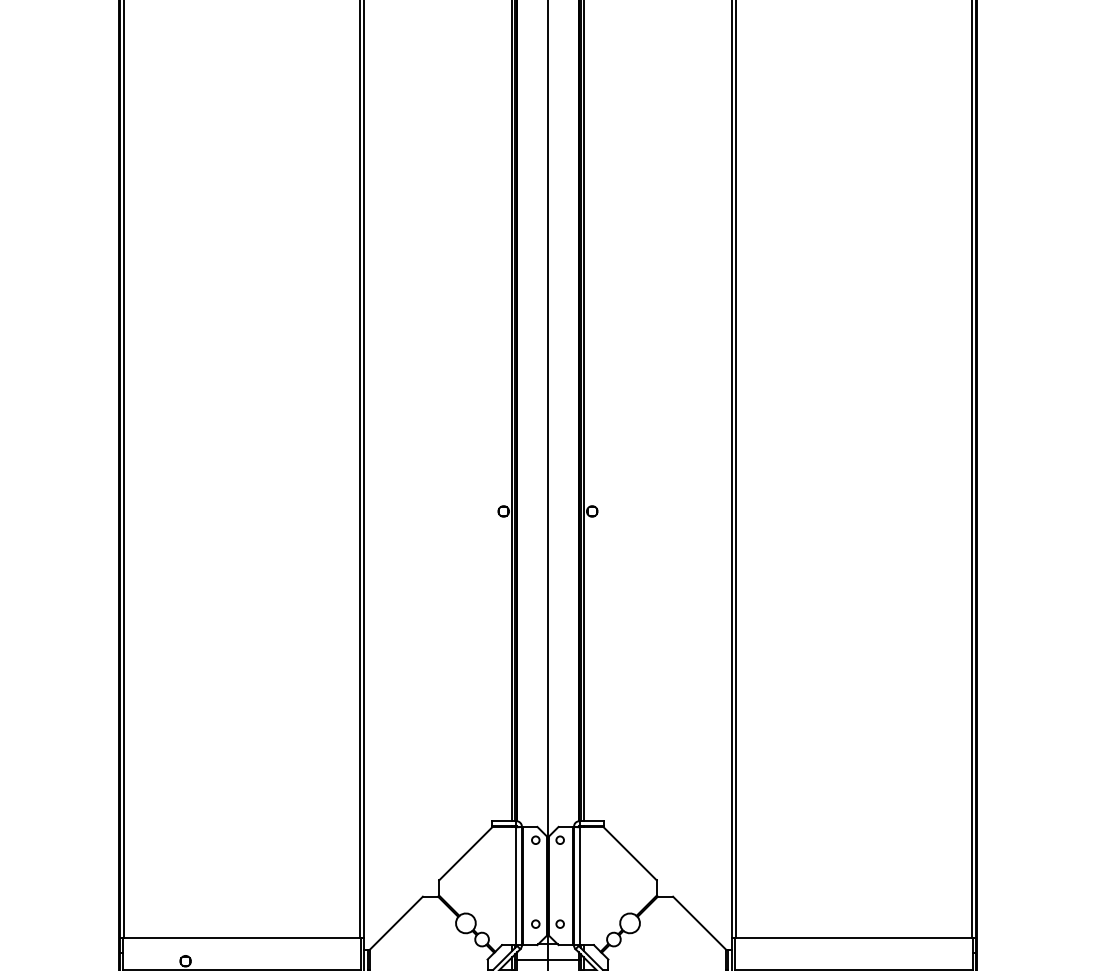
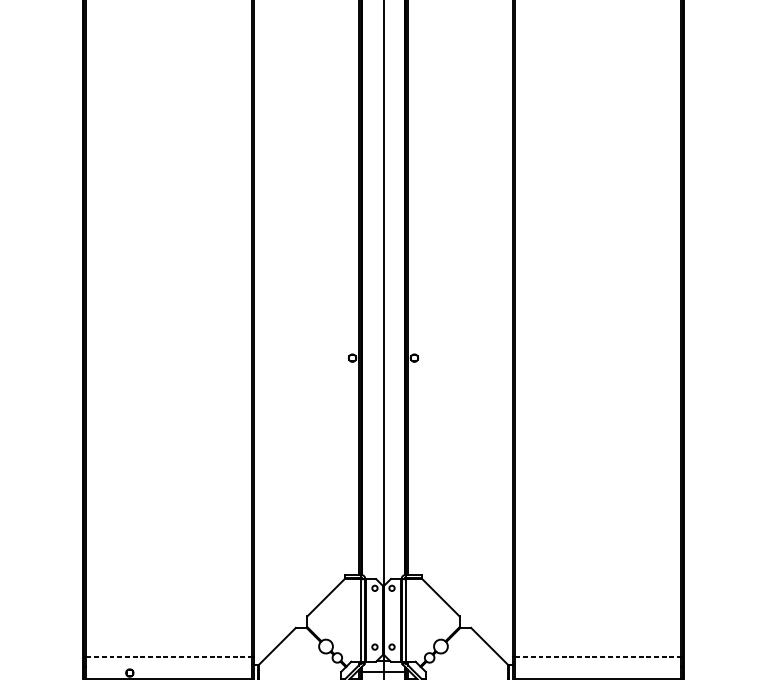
line: (241, 937) -> (168, 656), solid -> dashed
line: (854, 937) -> (598, 656), solid -> dashed

